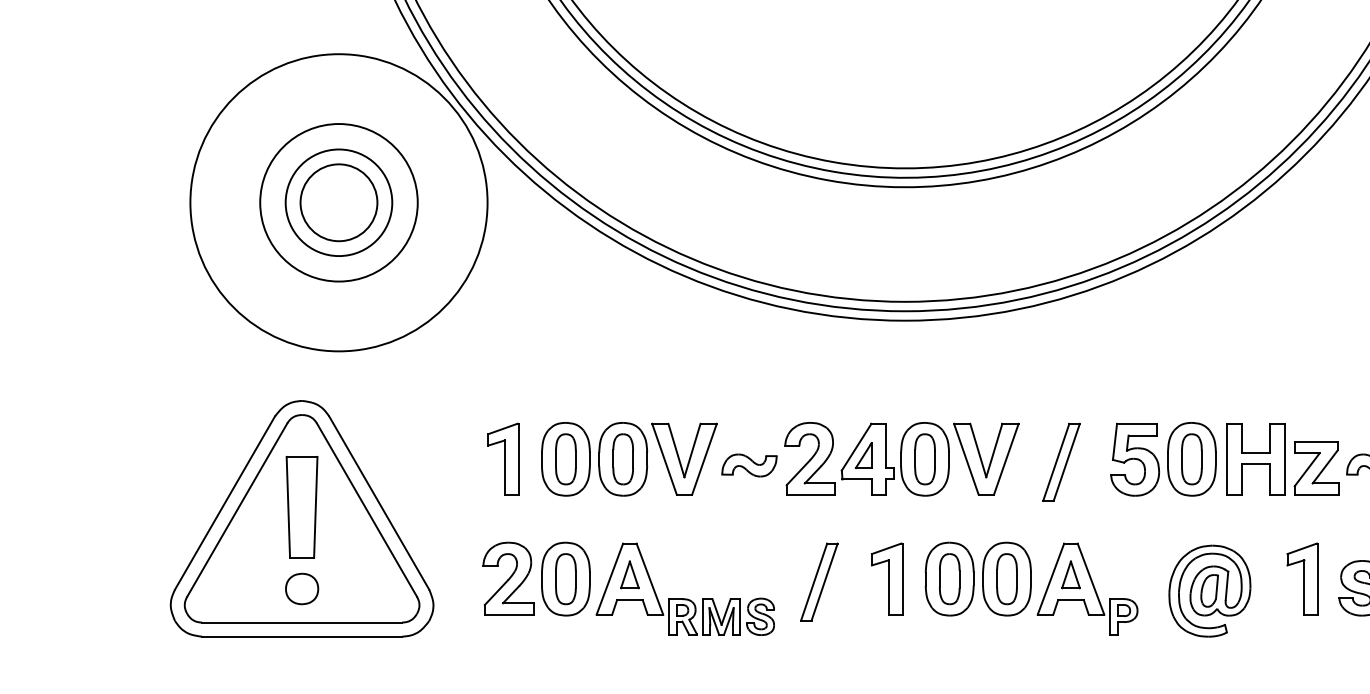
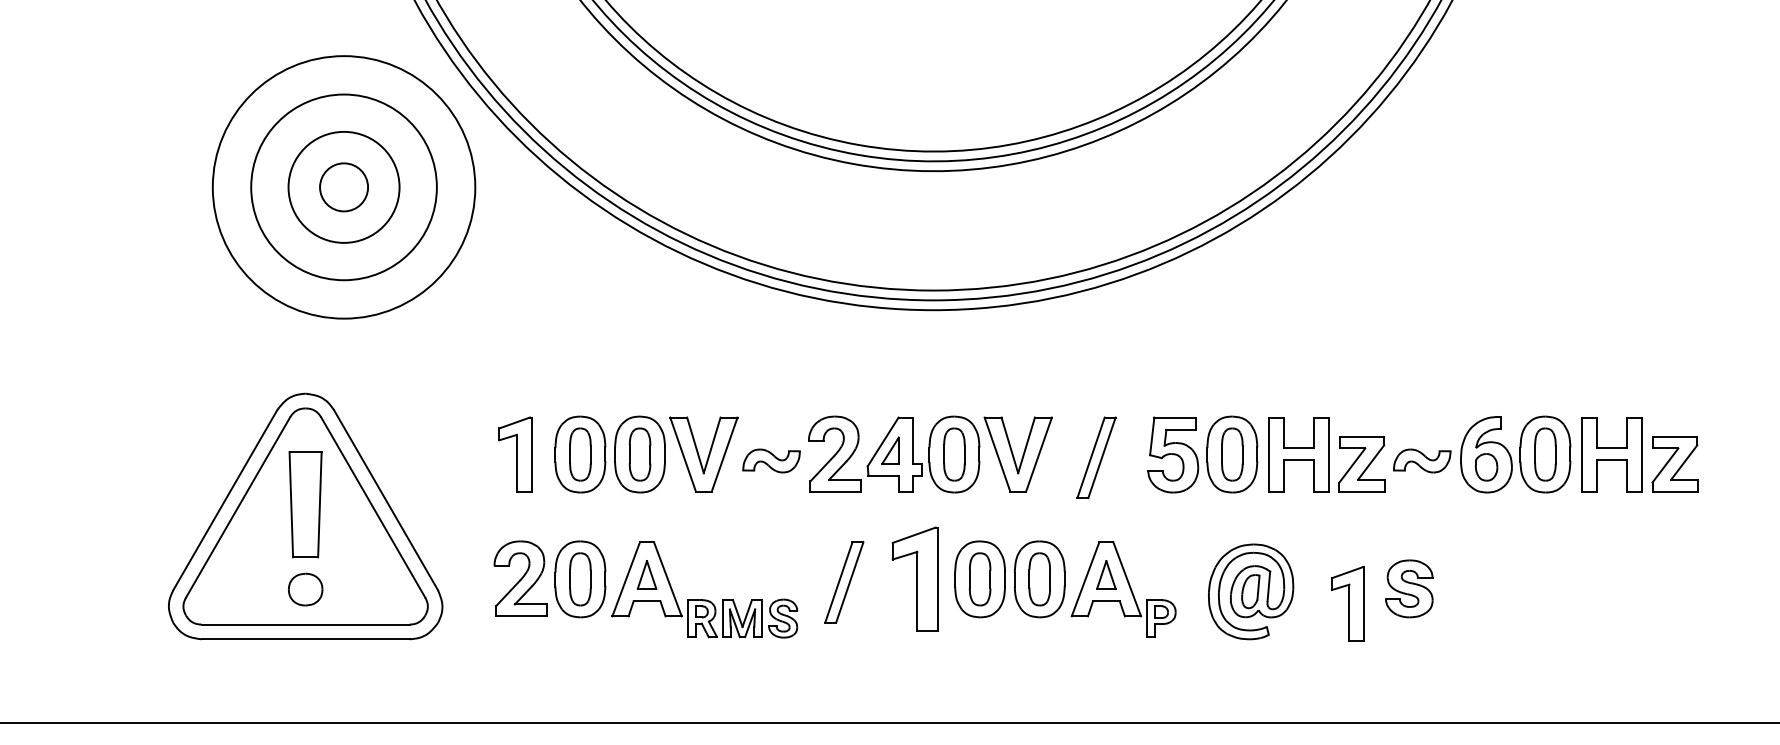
circle: (338, 202) -> (343, 187), size x0.6
circle: (339, 202) -> (344, 187), size x0.6
circle: (339, 202) -> (344, 187), size x1.6
part: (886, 578) -> (914, 578), size x1.4
part: (1302, 578) -> (1347, 603), moved

